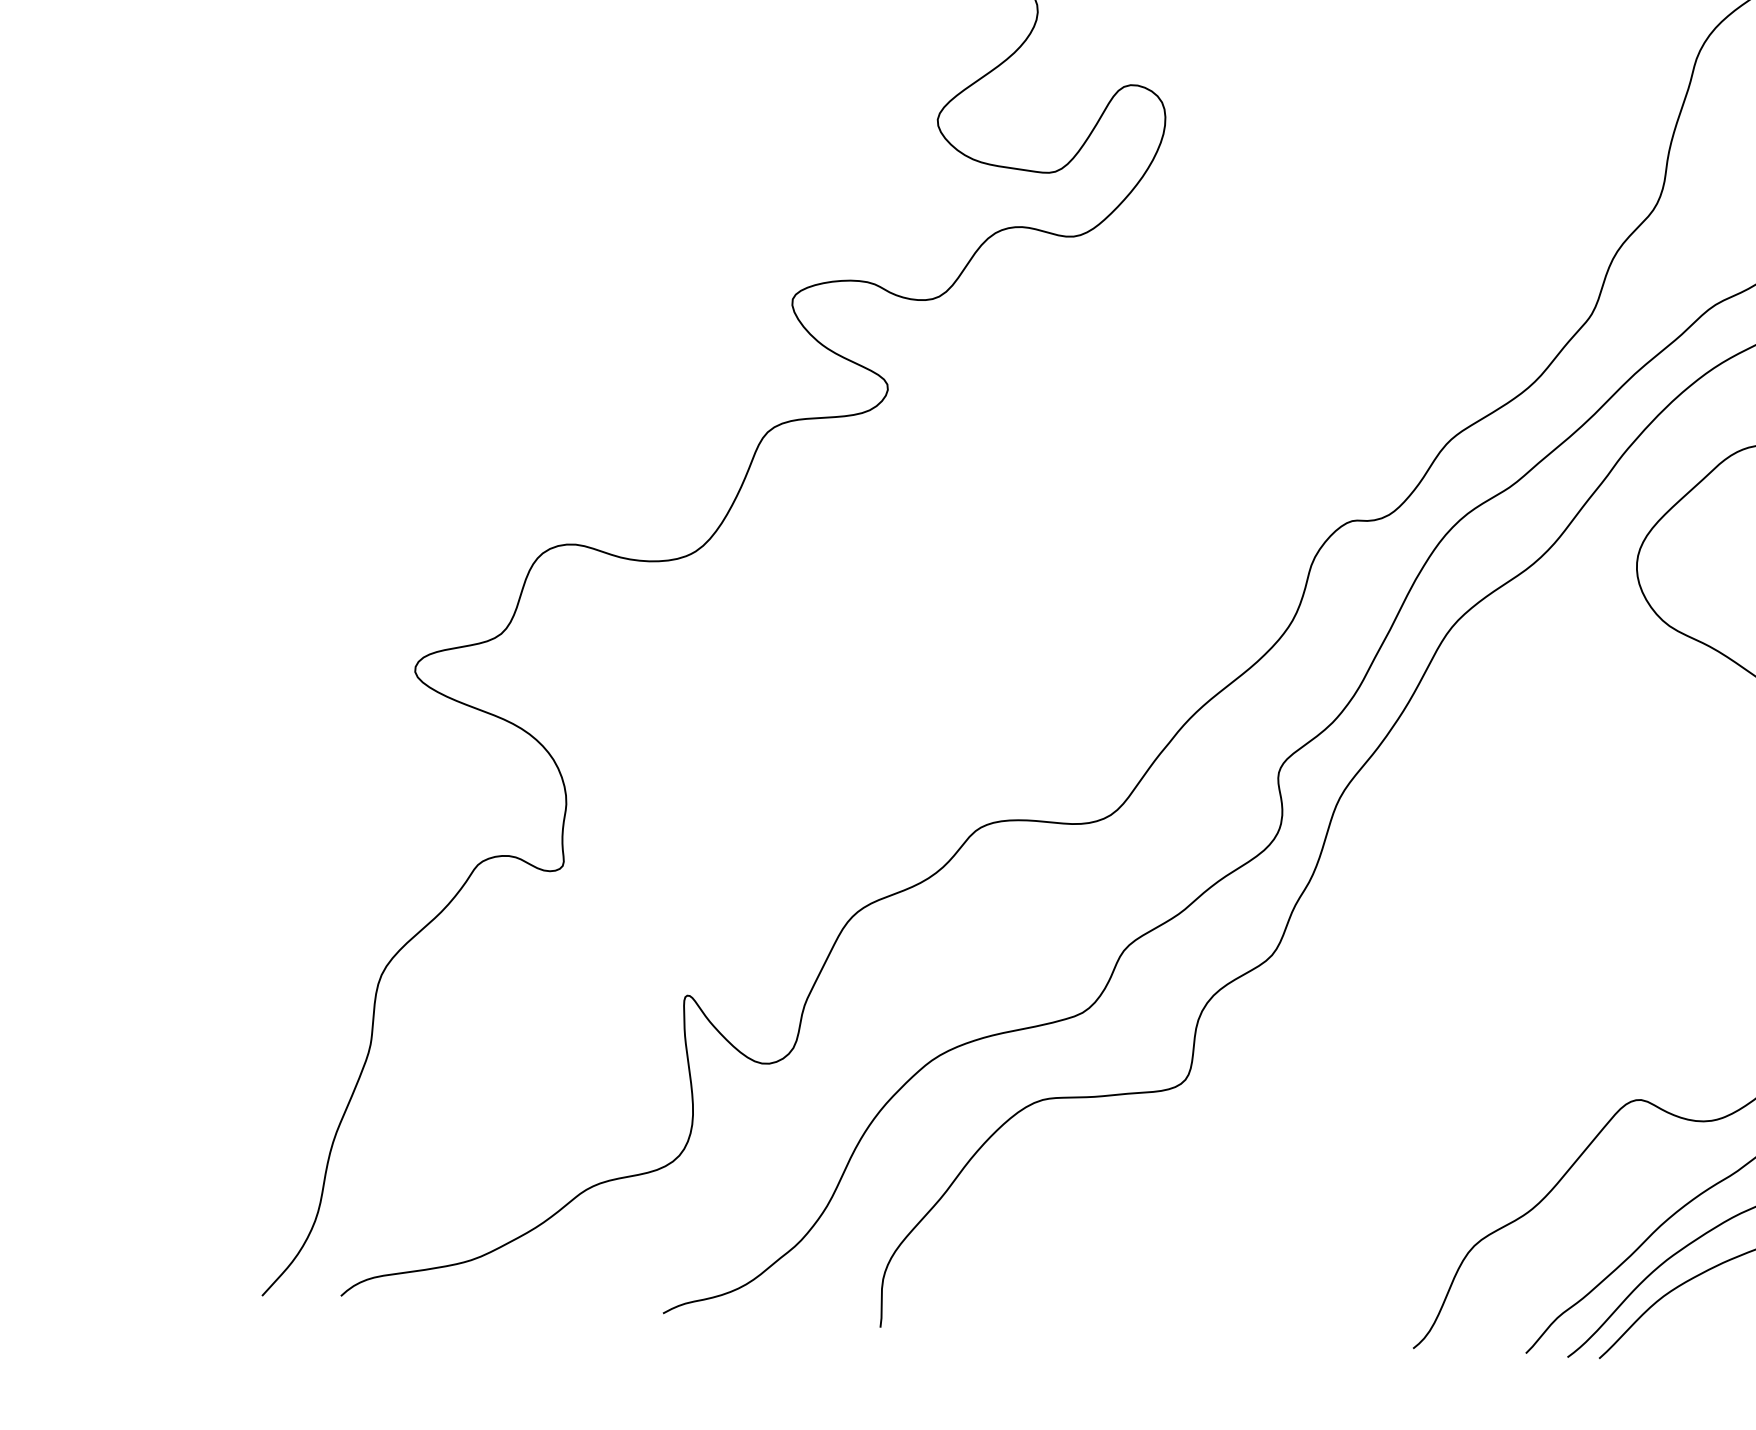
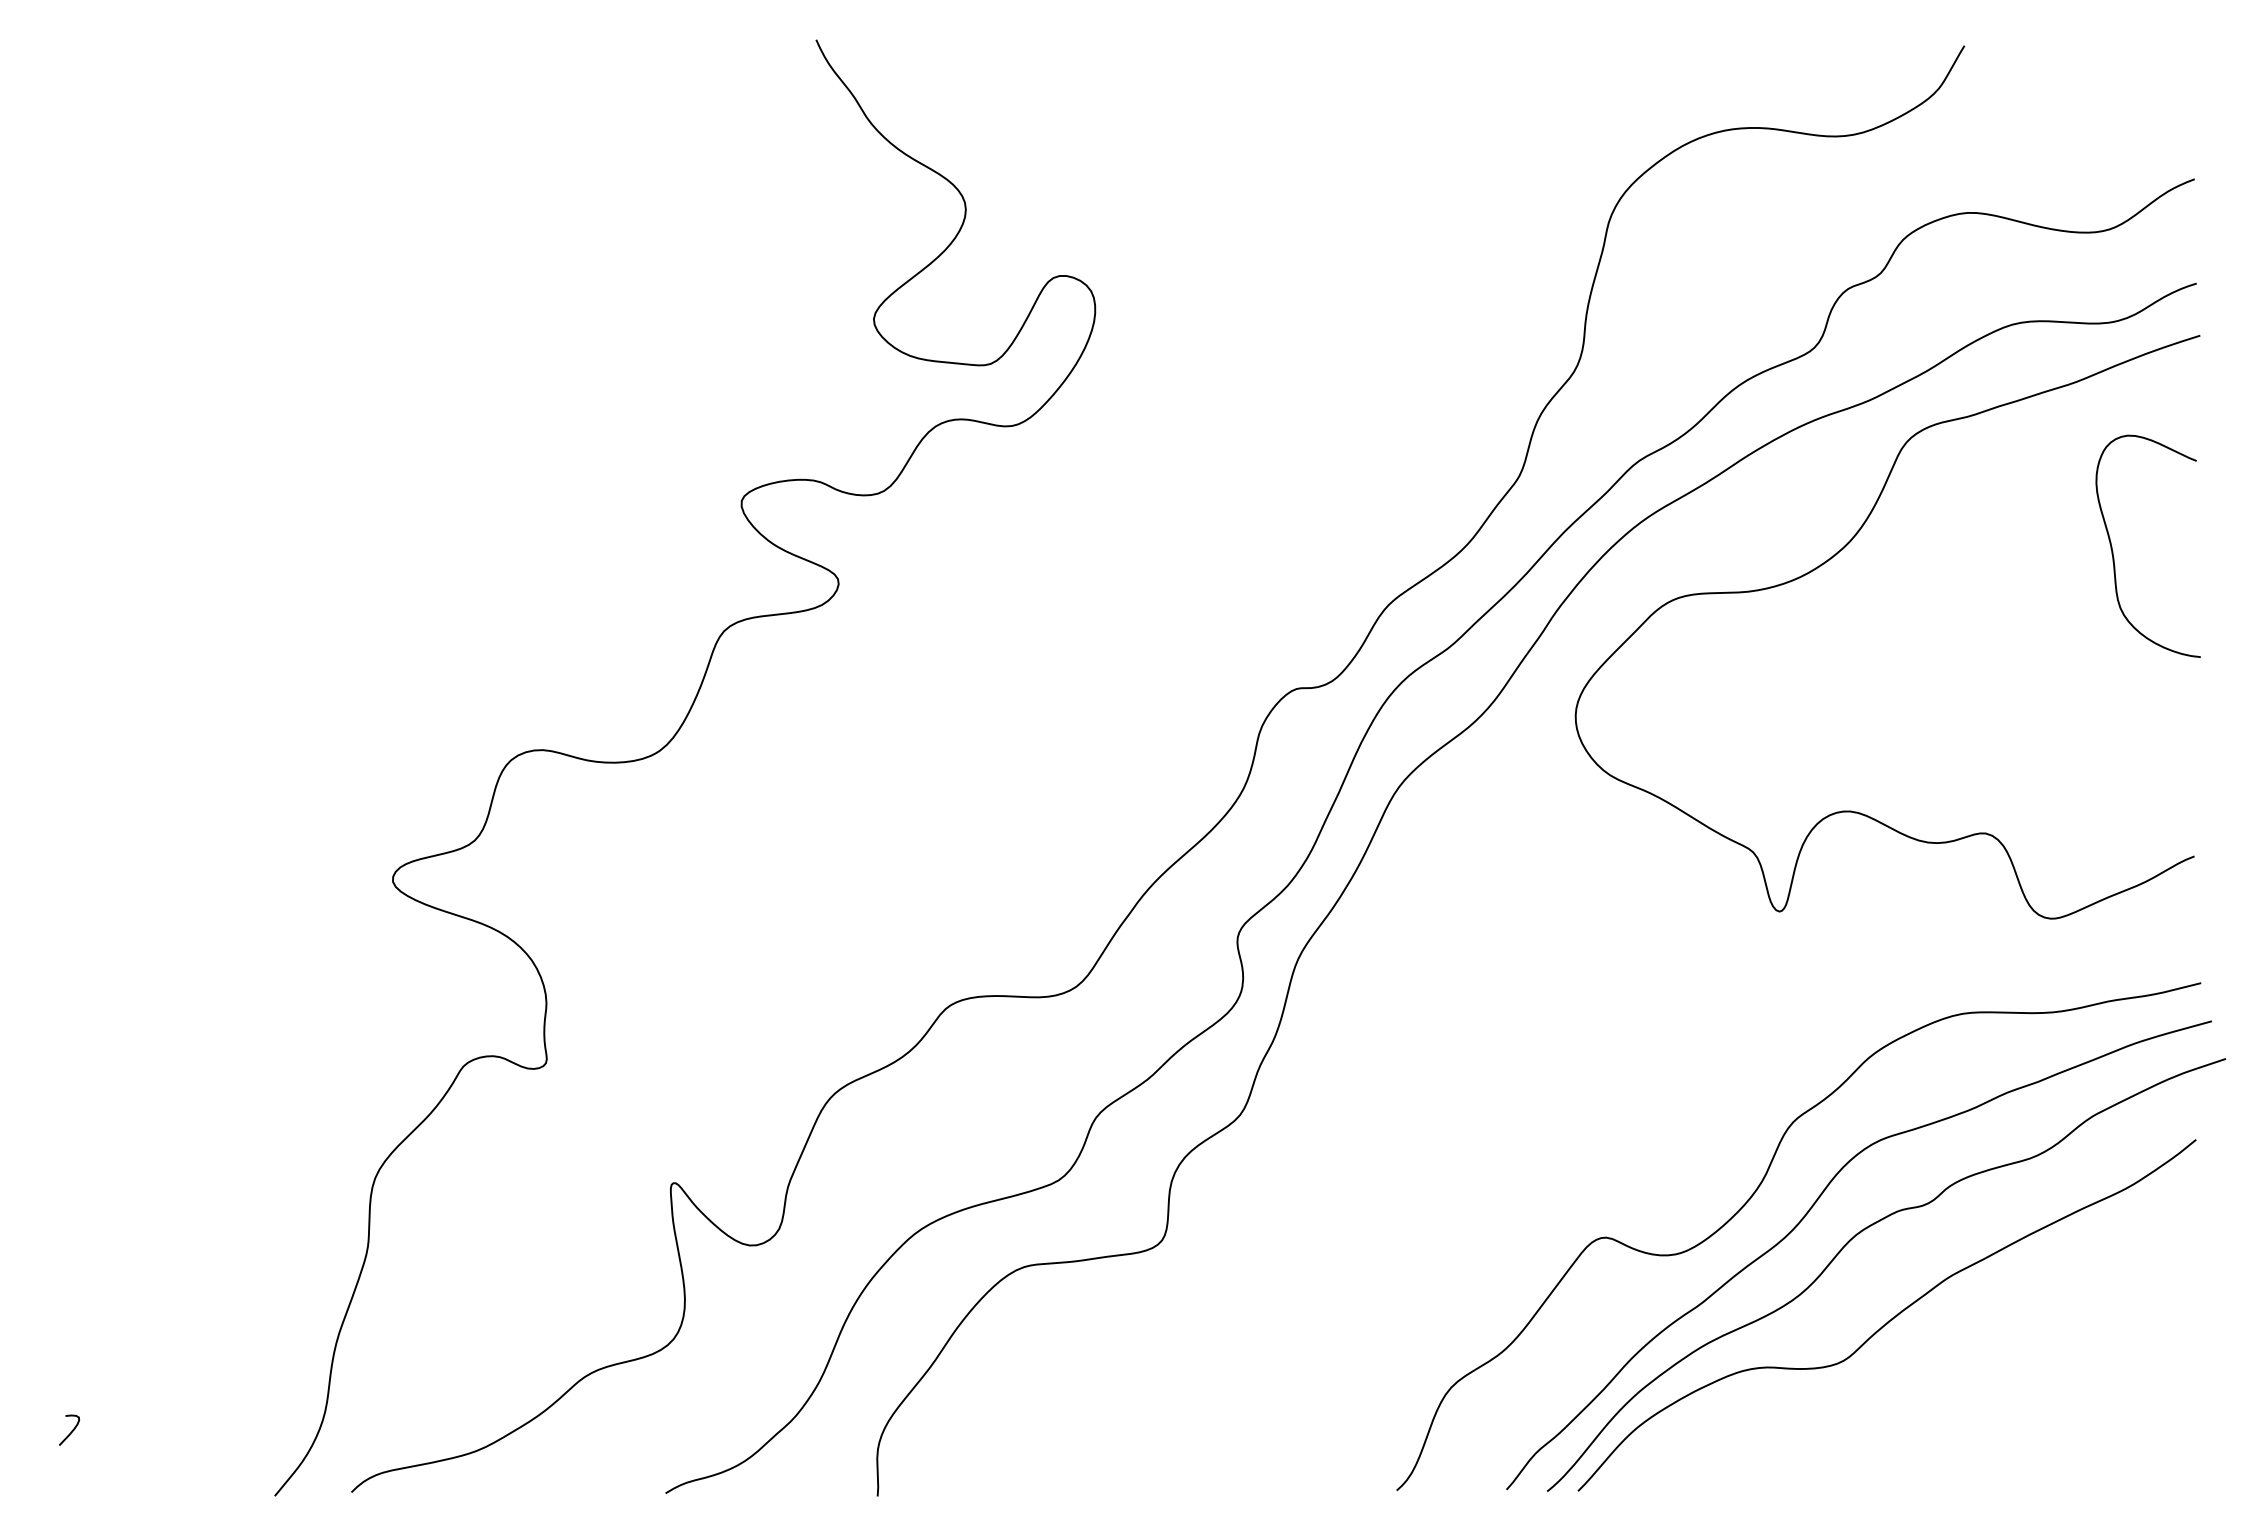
curve: (56, 1218) -> (71, 1430), added

